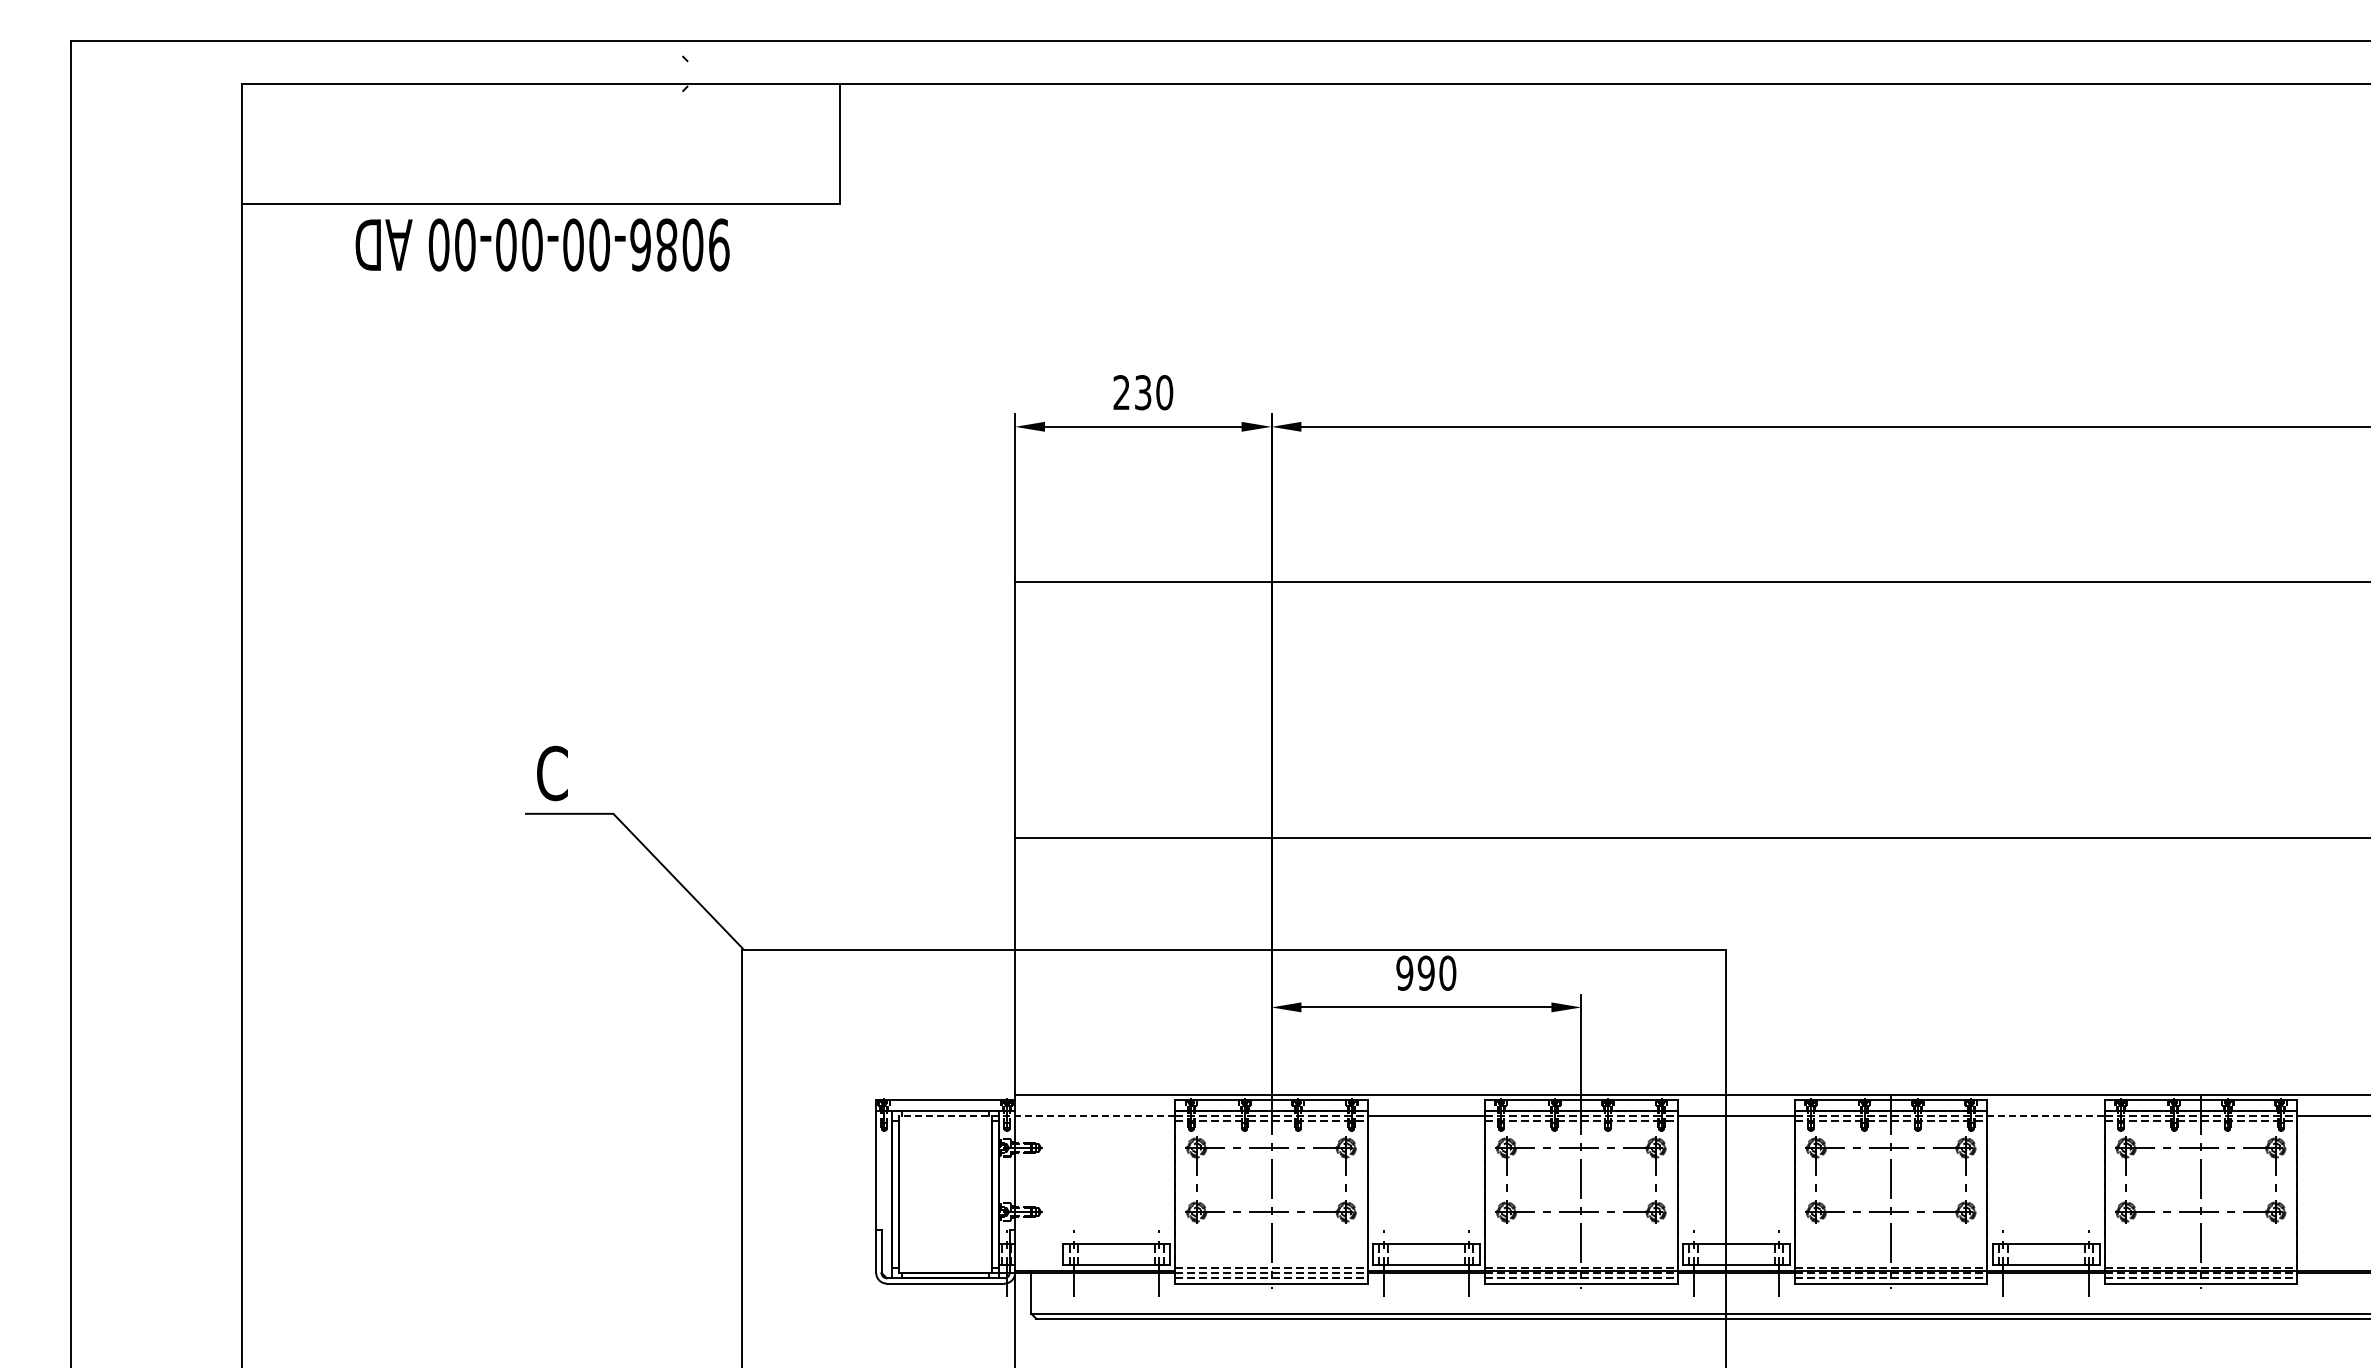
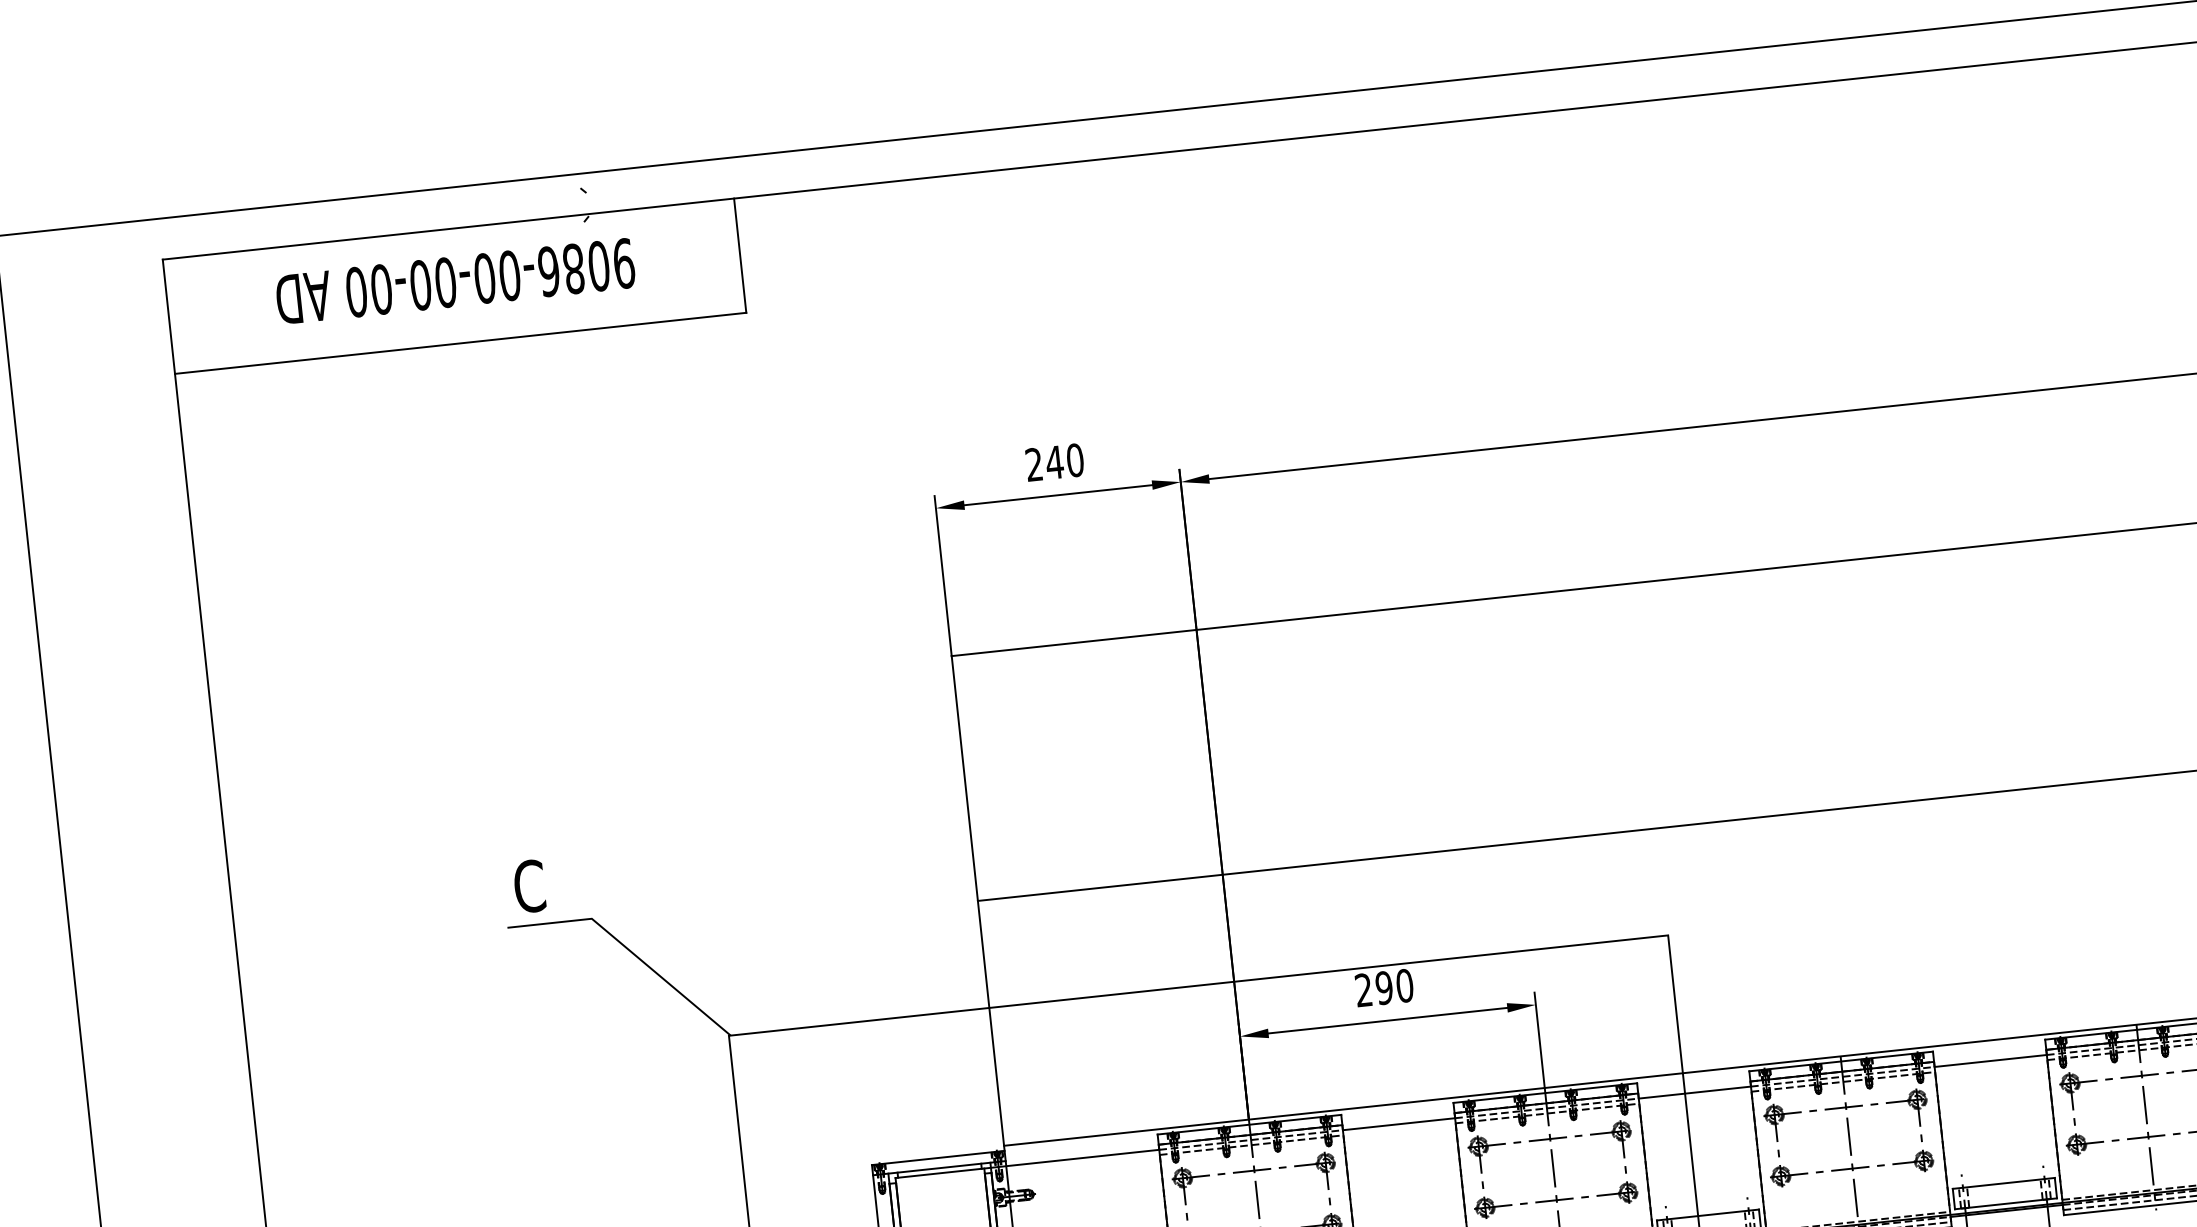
text: (542, 244) -> (455, 281), moved
text: (1143, 392) -> (1055, 462), 230 -> 240
text: (1404, 972) -> (1363, 989), 990 -> 290
line: (1036, 1115) -> (1026, 1163), dashed -> solid
line: (2046, 1115) -> (1991, 1060), dashed -> solid

